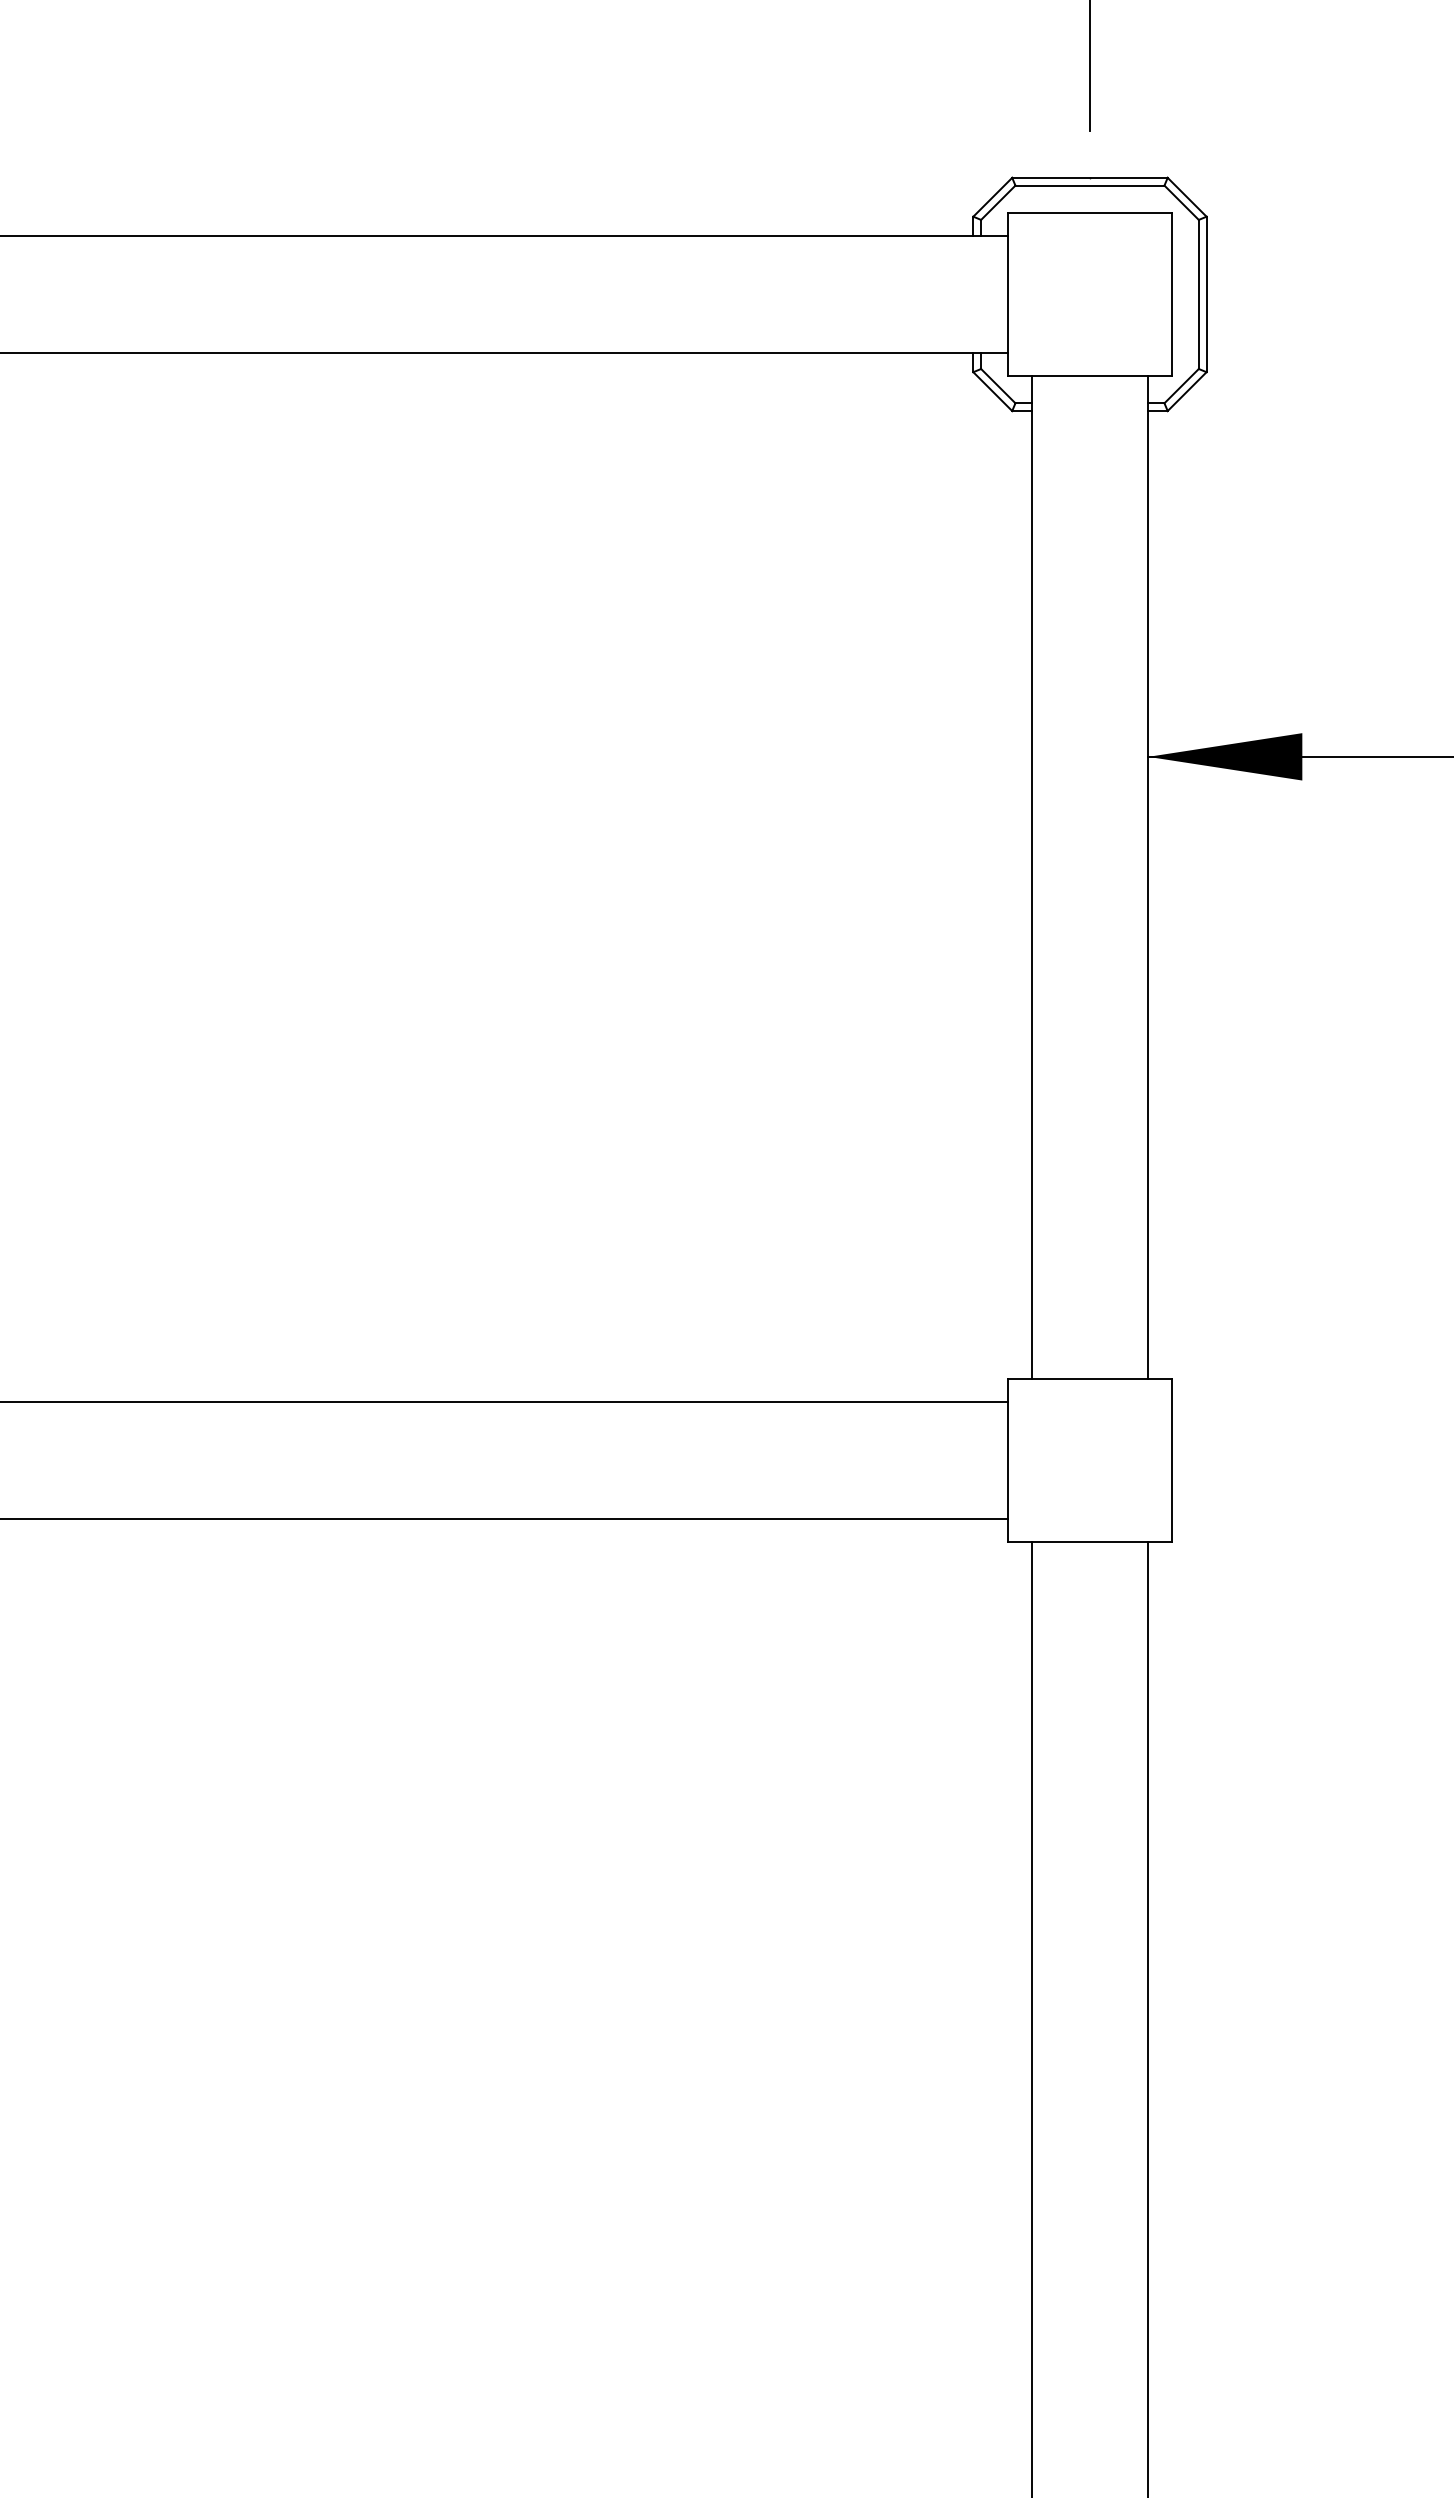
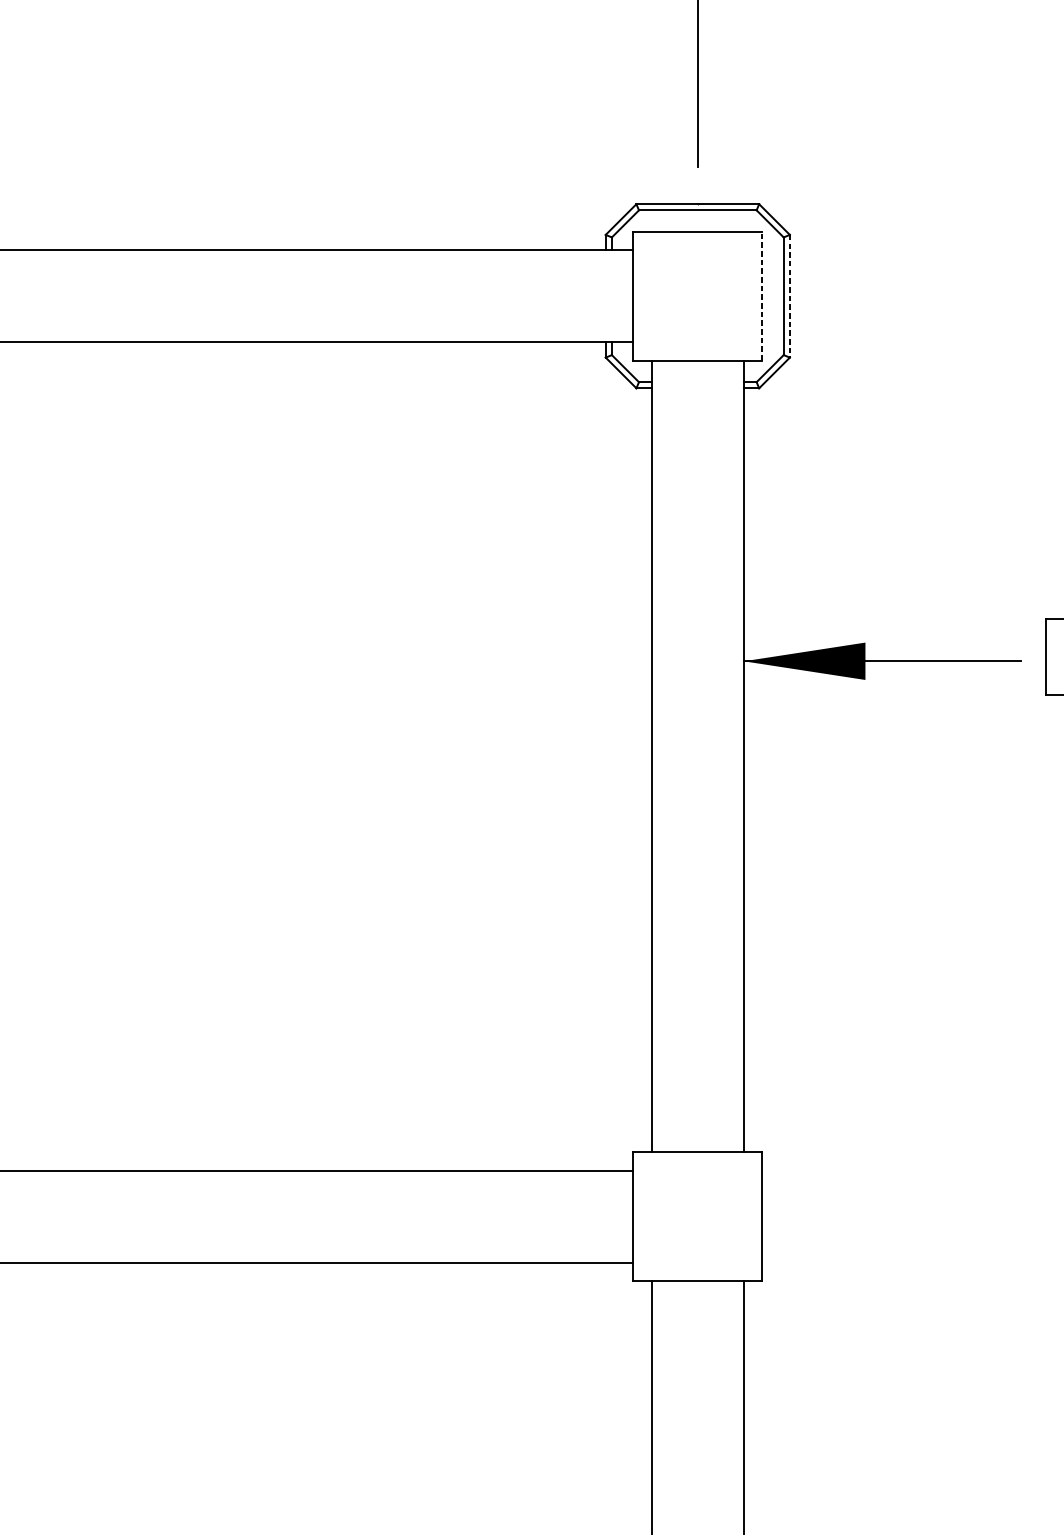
line: (1171, 294) -> (762, 296), solid -> dashed
line: (1206, 294) -> (789, 296), solid -> dashed

